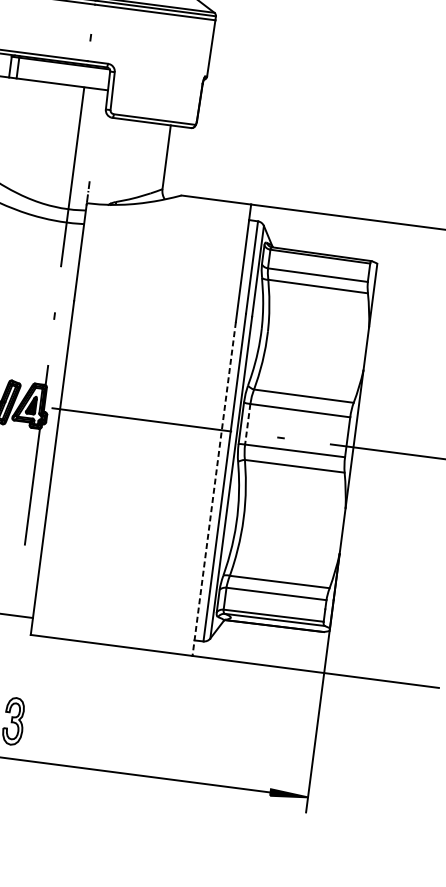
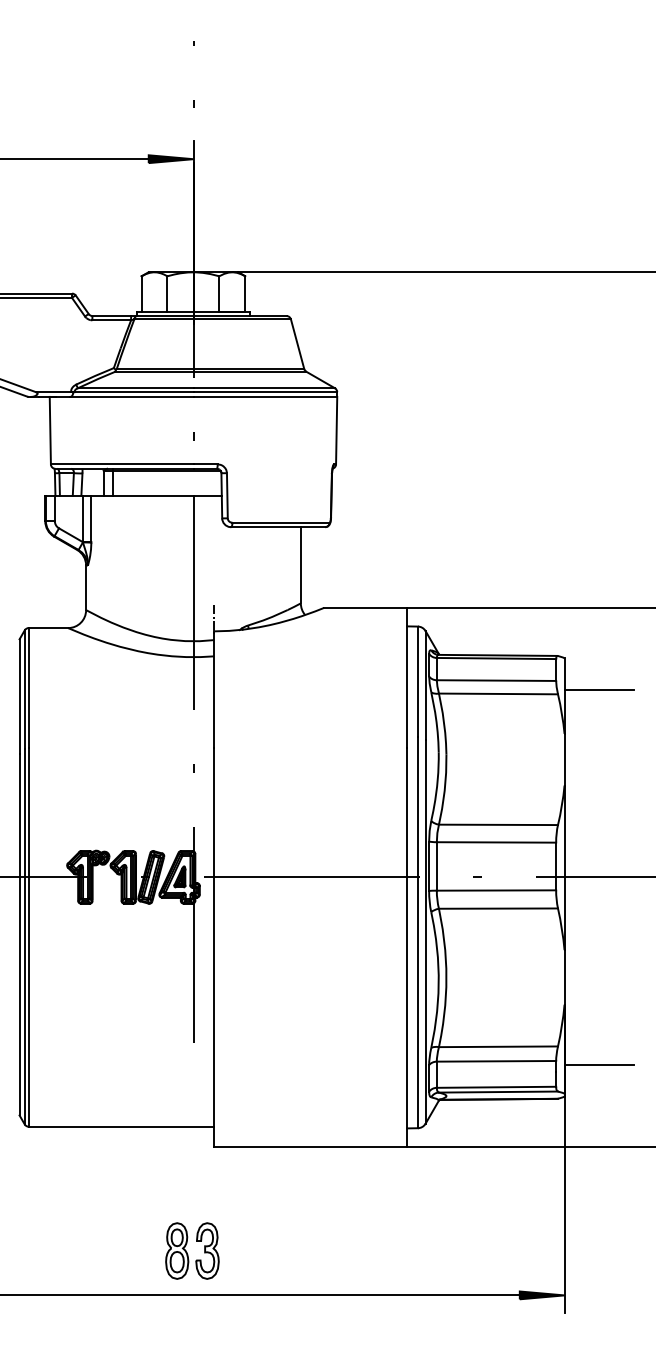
line: (403, 293) -> (599, 689), added
line: (247, 424) -> (436, 866), dashed -> solid
line: (214, 489) -> (407, 948), dashed -> solid
line: (362, 608) -> (599, 1065), added

